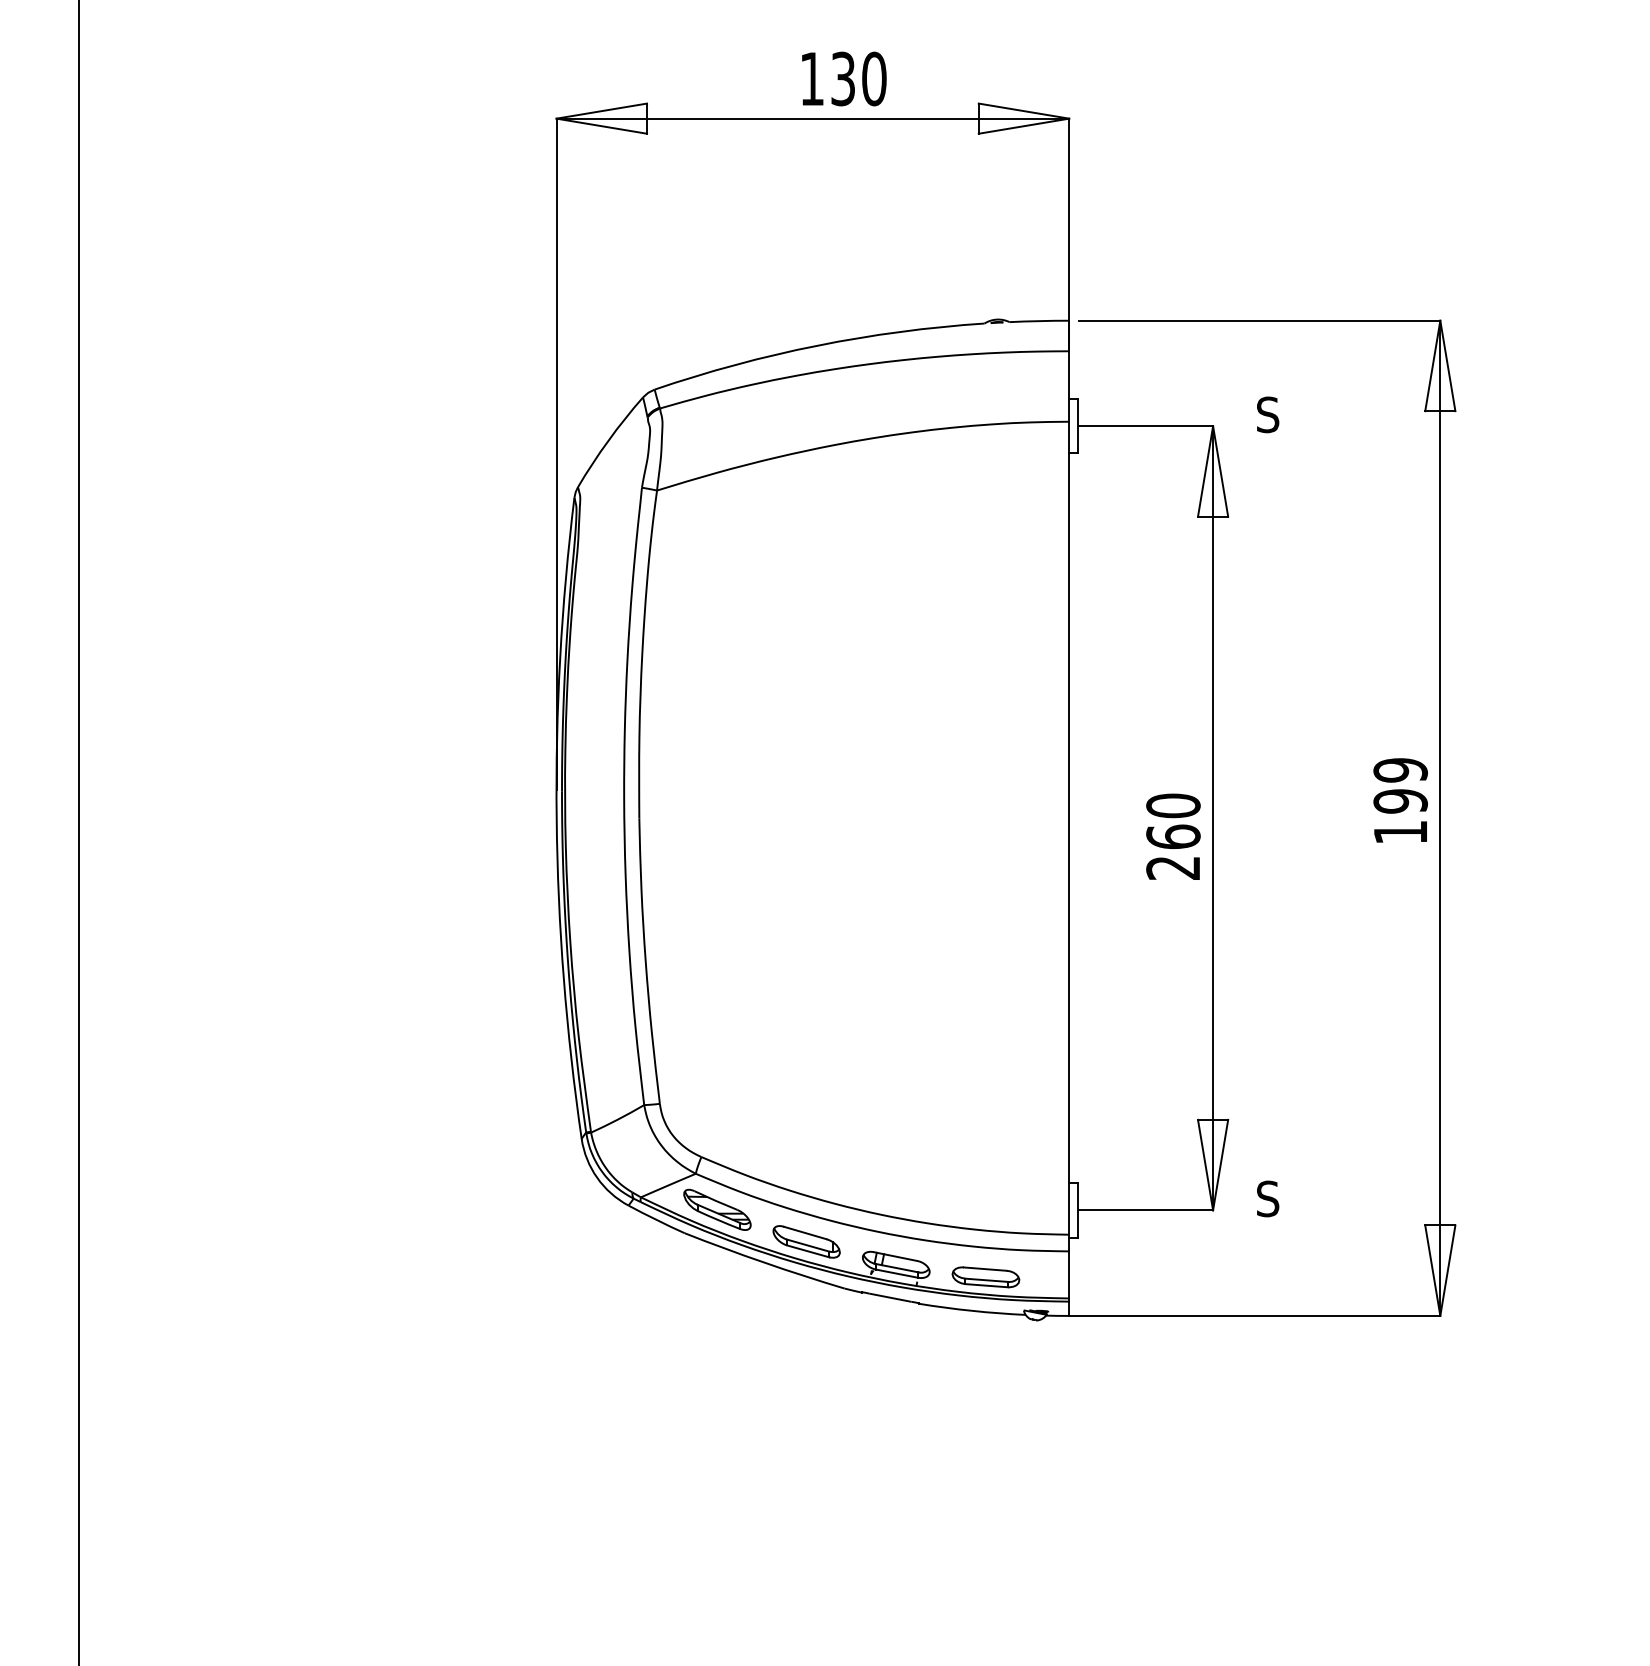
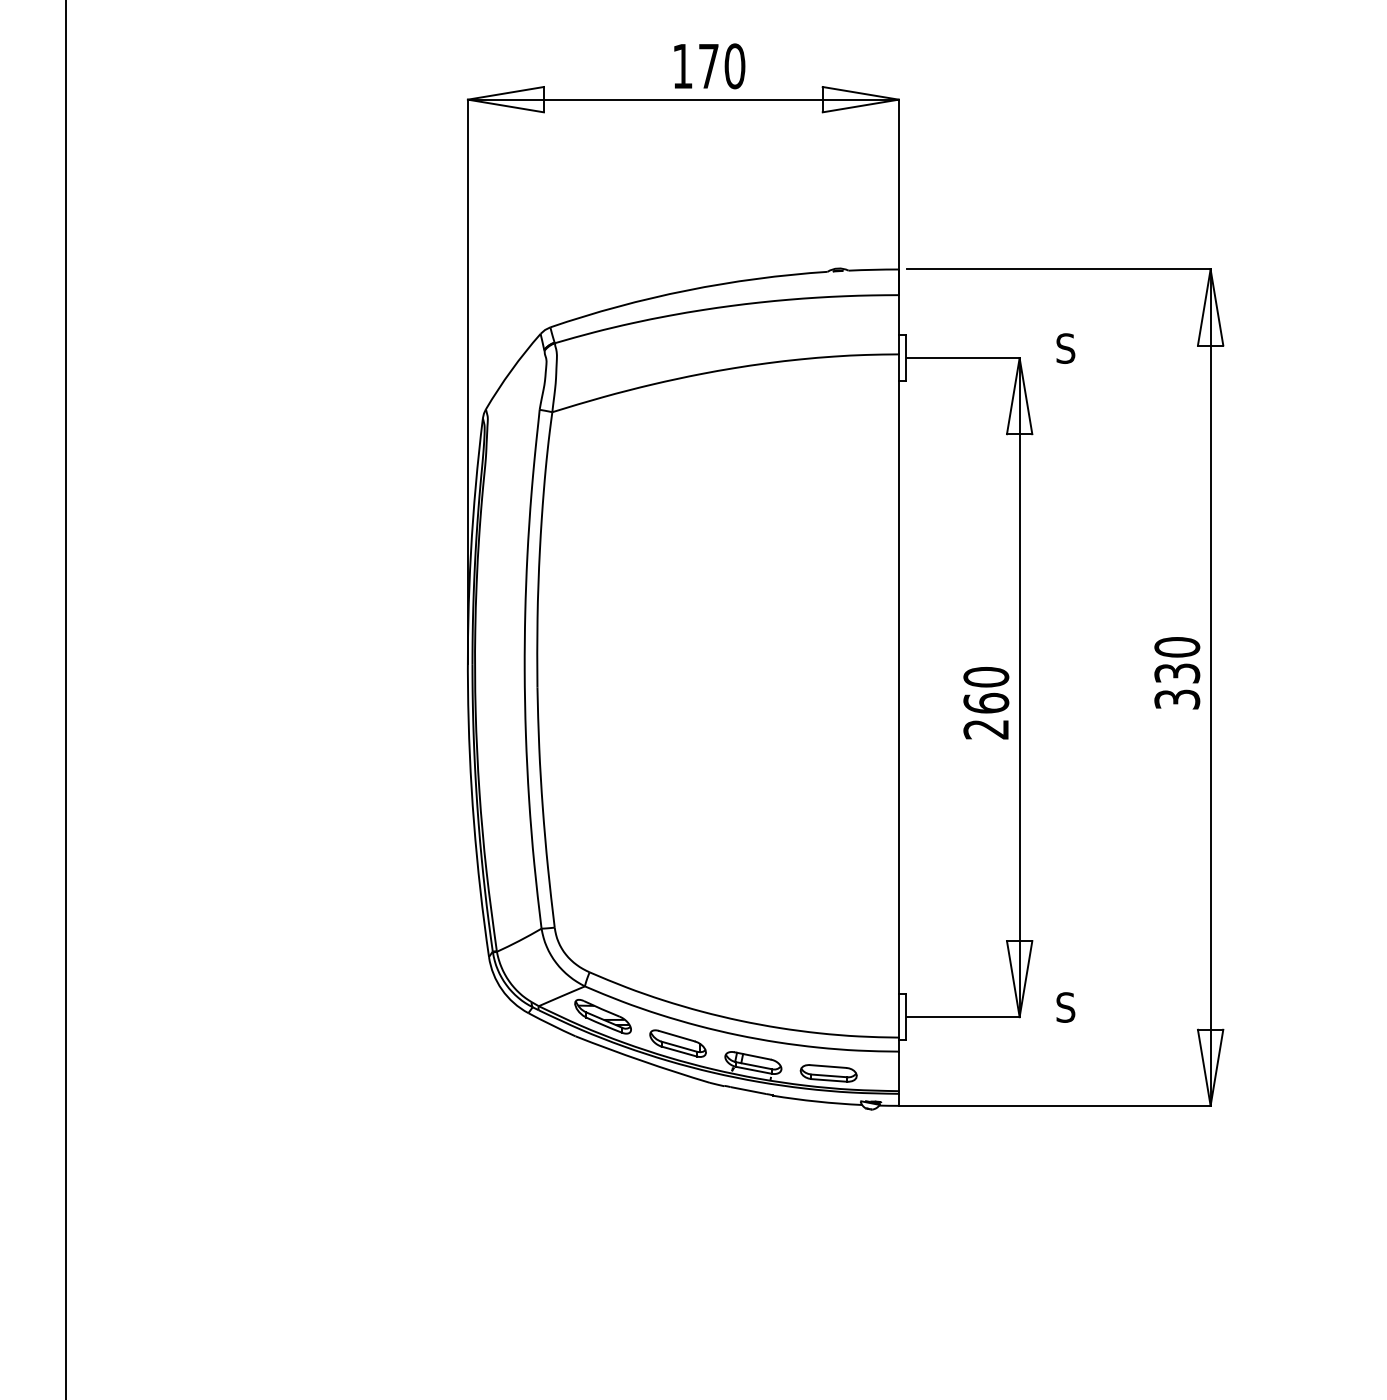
text: (842, 78) -> (708, 65), 130 -> 170
text: (1400, 801) -> (1177, 673), 199 -> 330

